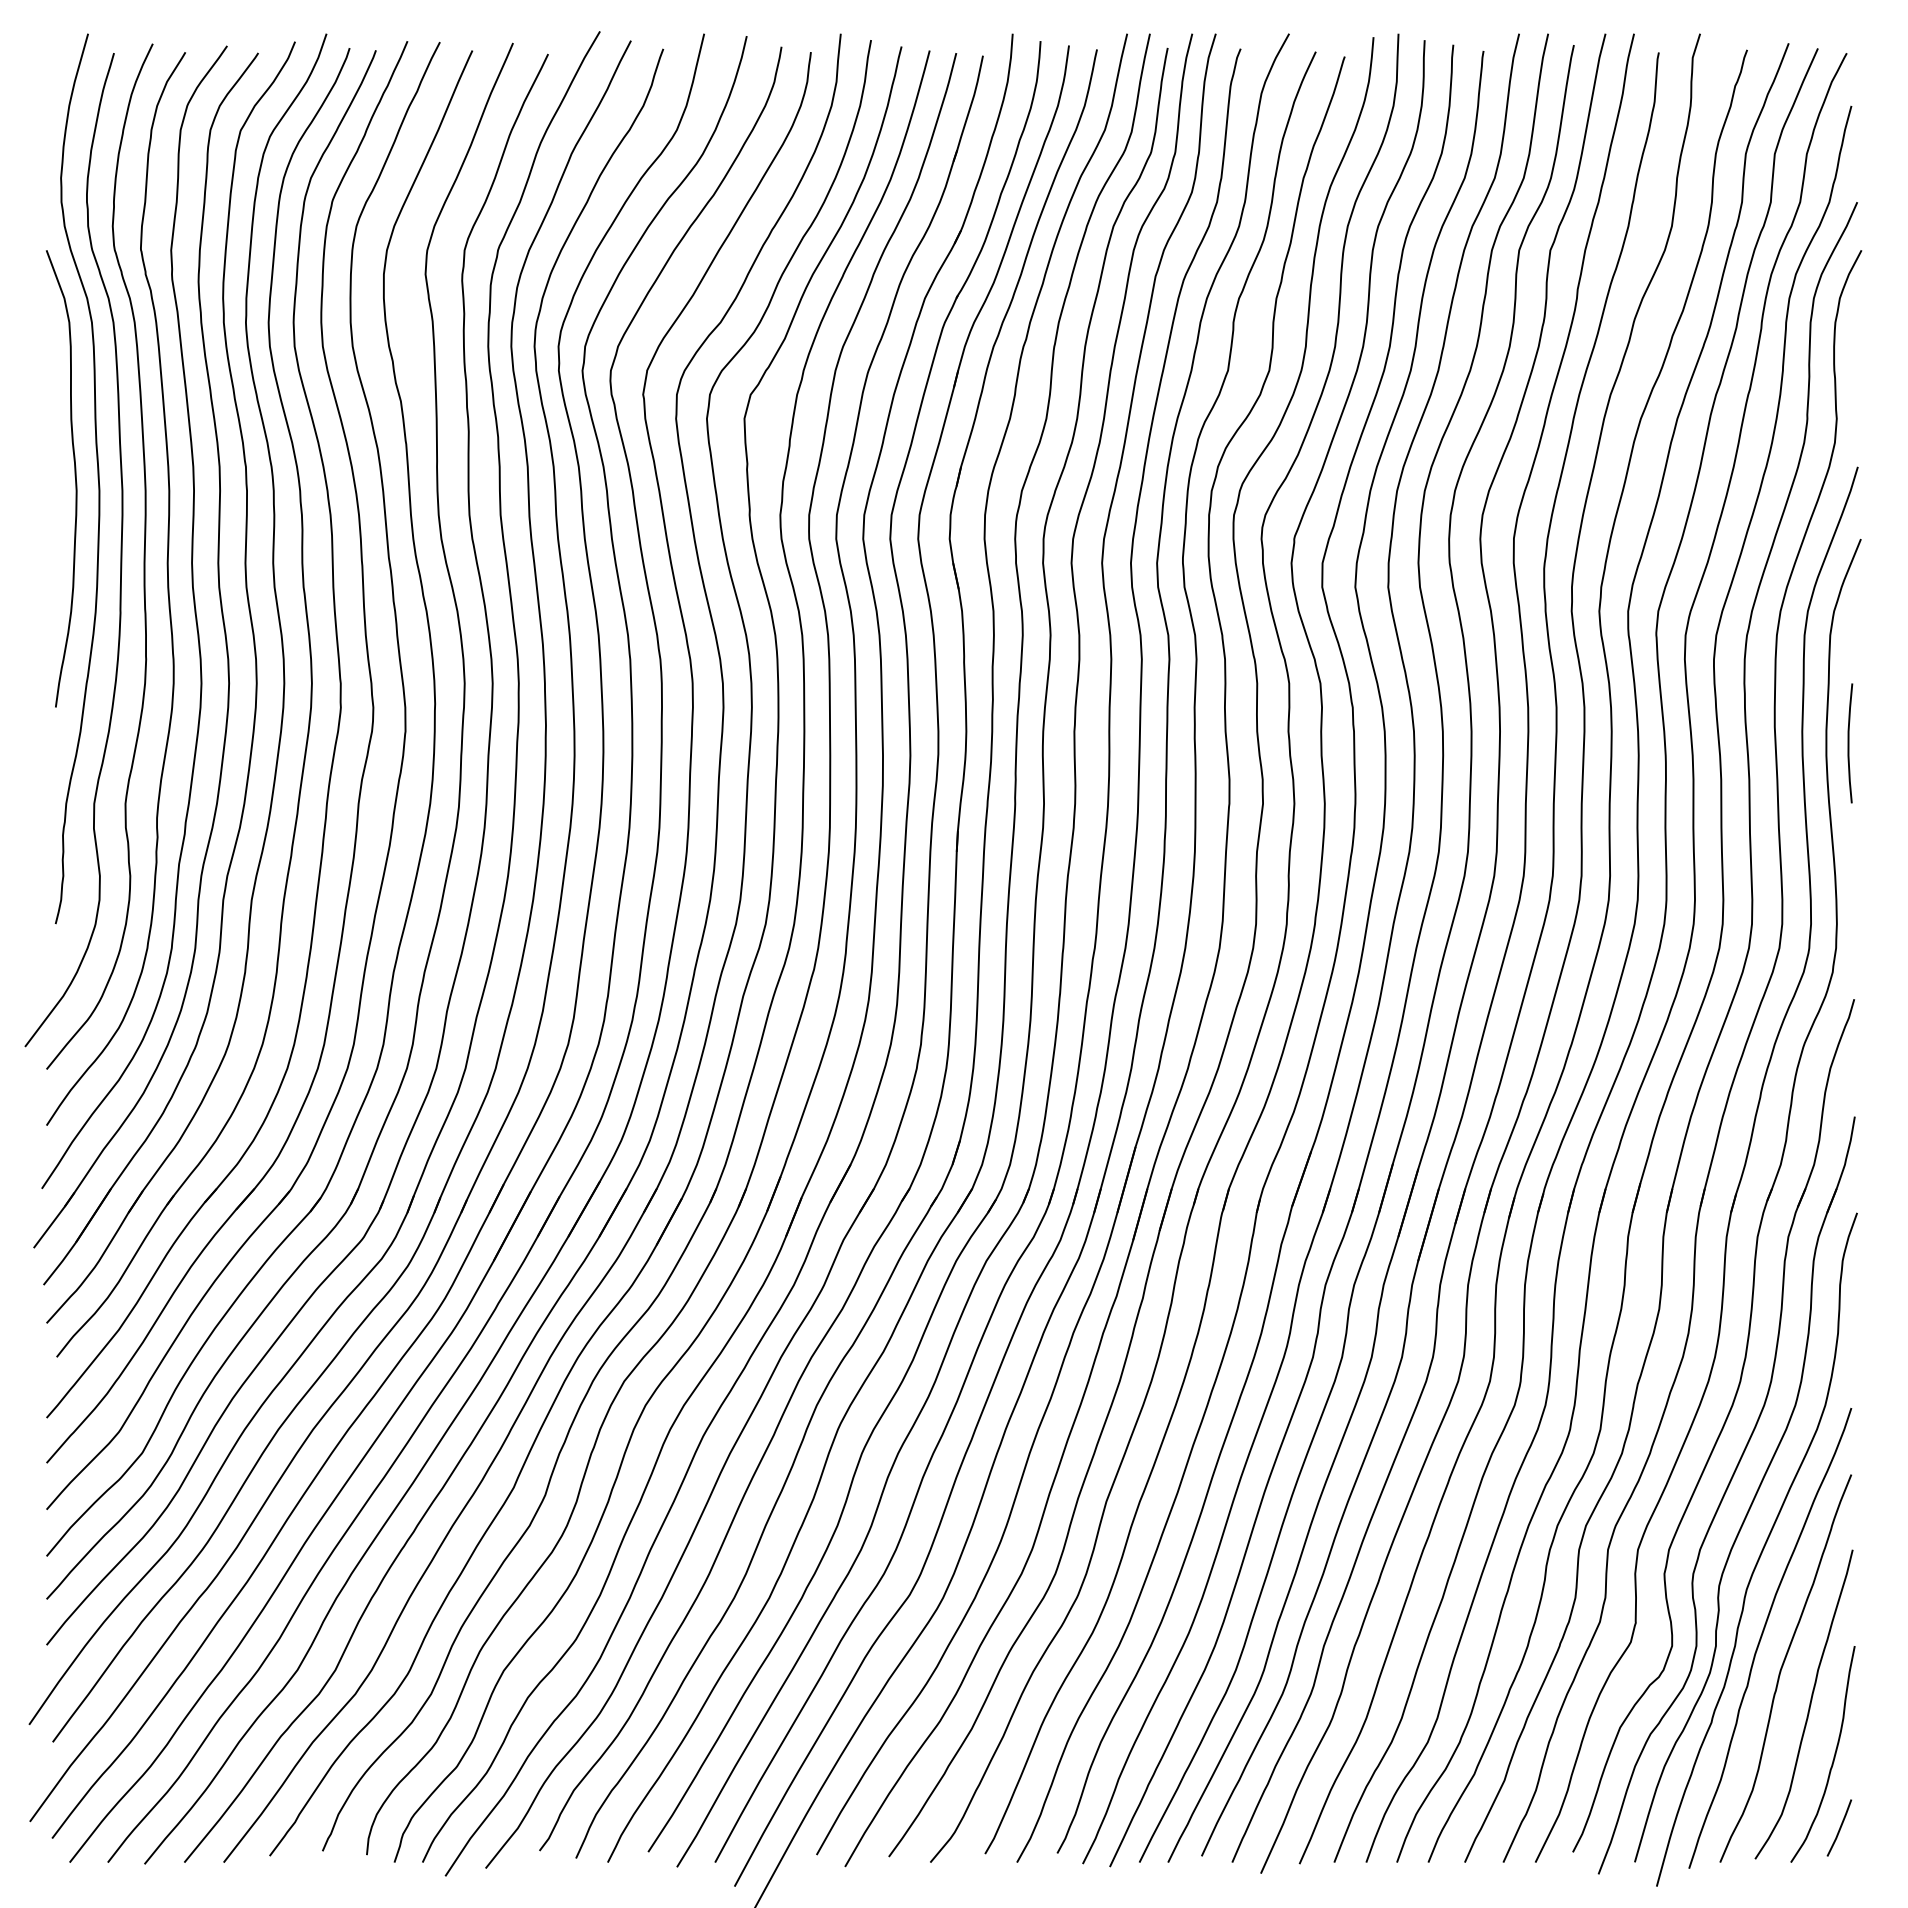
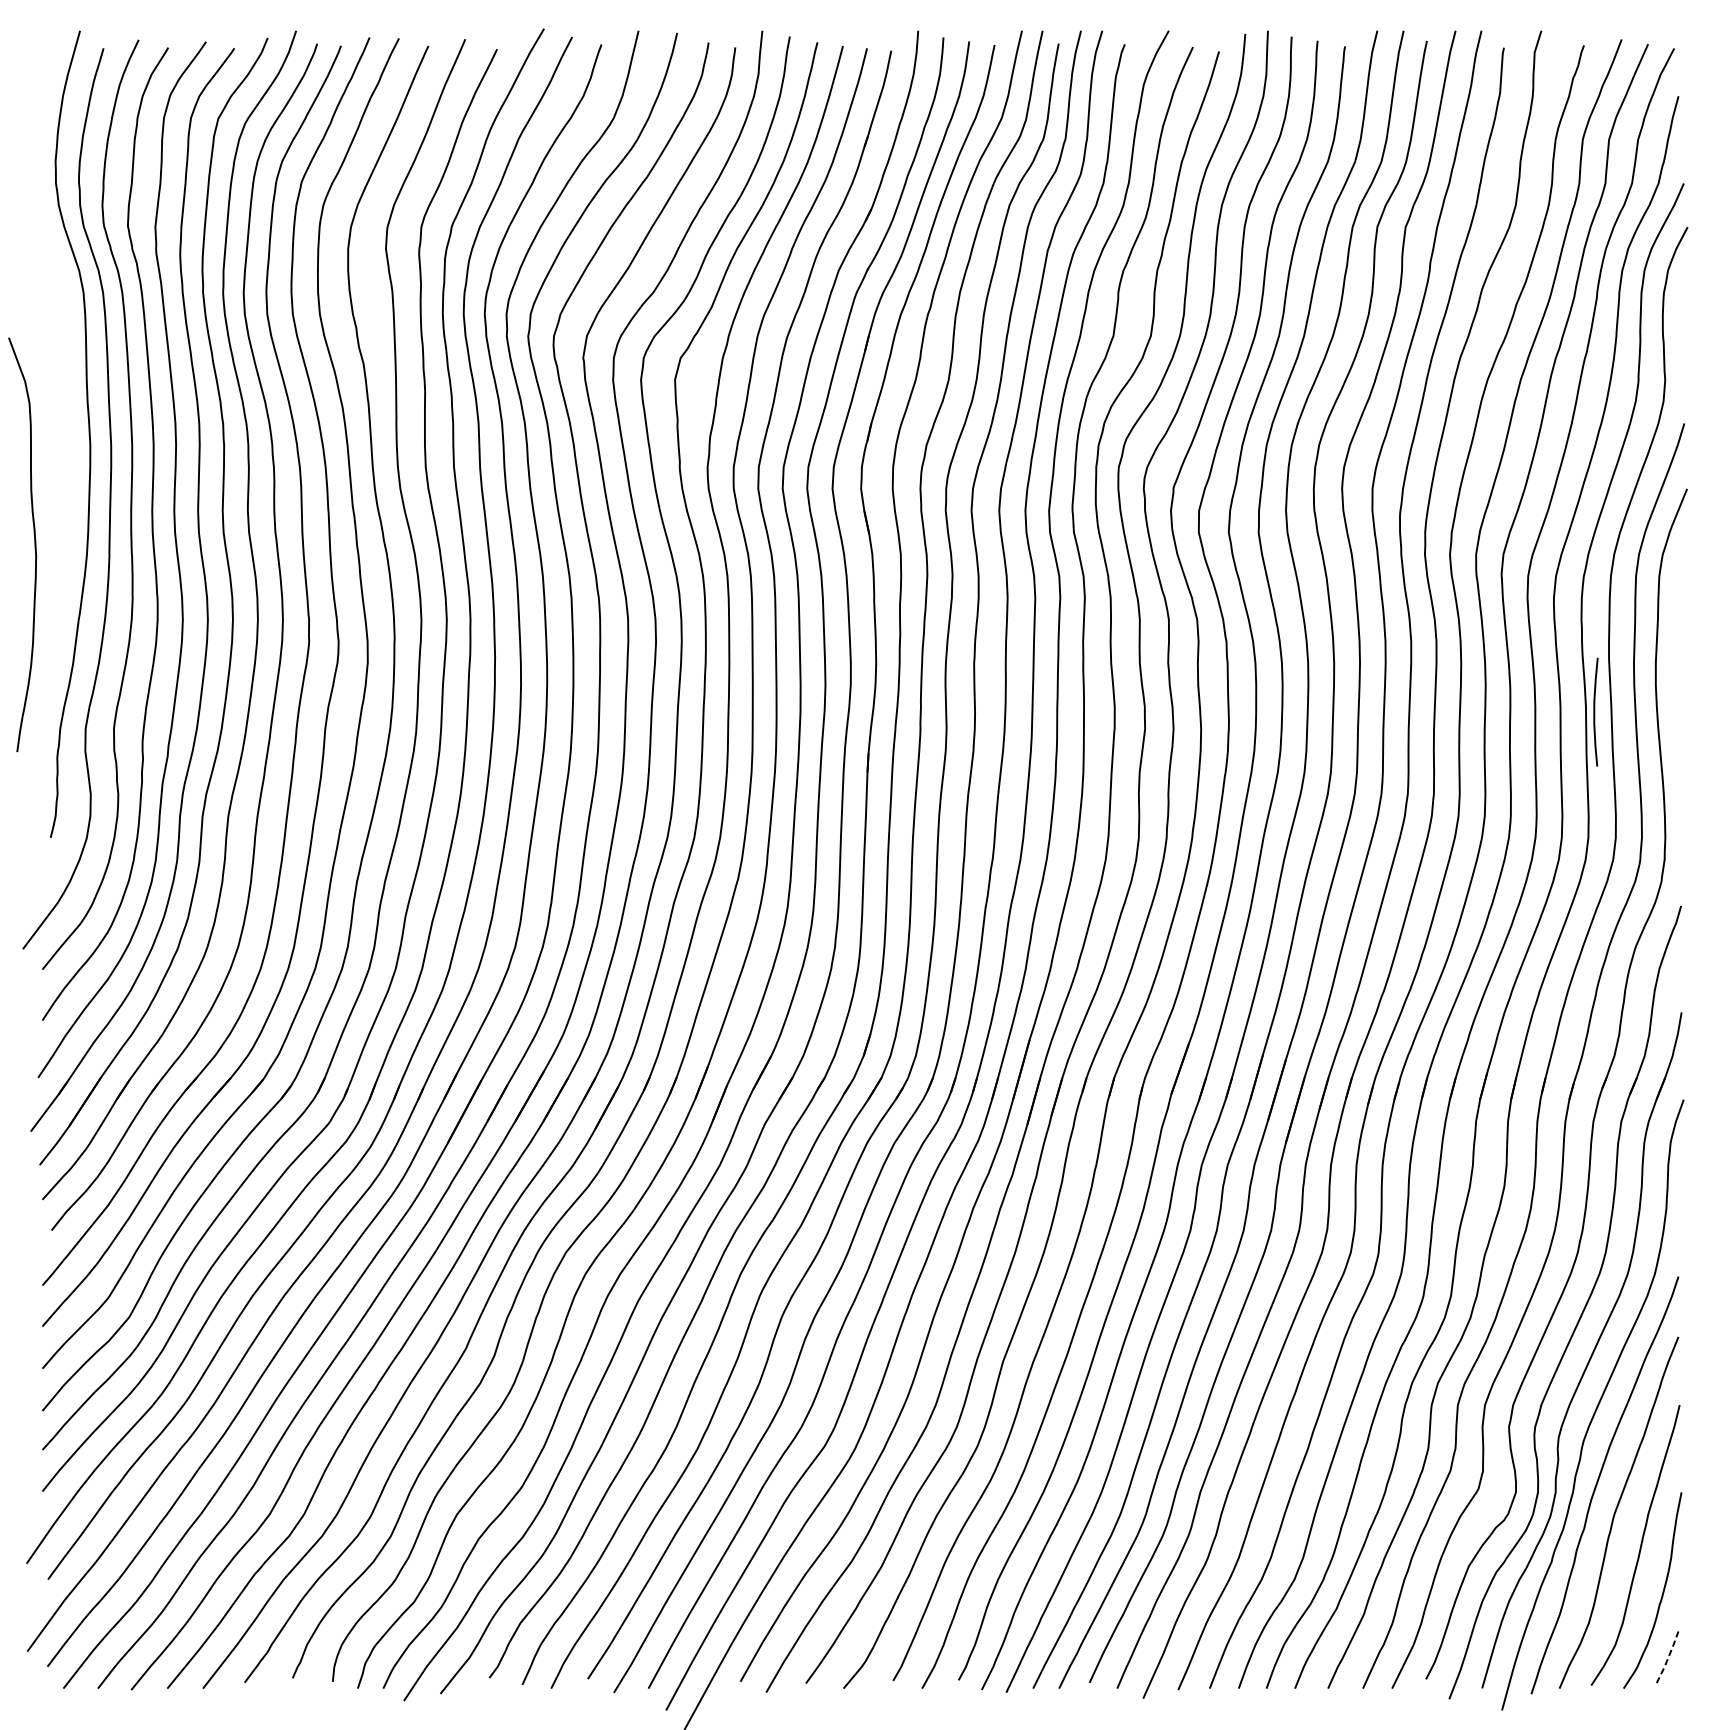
curve: (74, 476) -> (34, 542), moved
curve: (1849, 743) -> (1595, 712), moved
line: (1840, 1828) -> (1668, 1657), solid -> dashed

